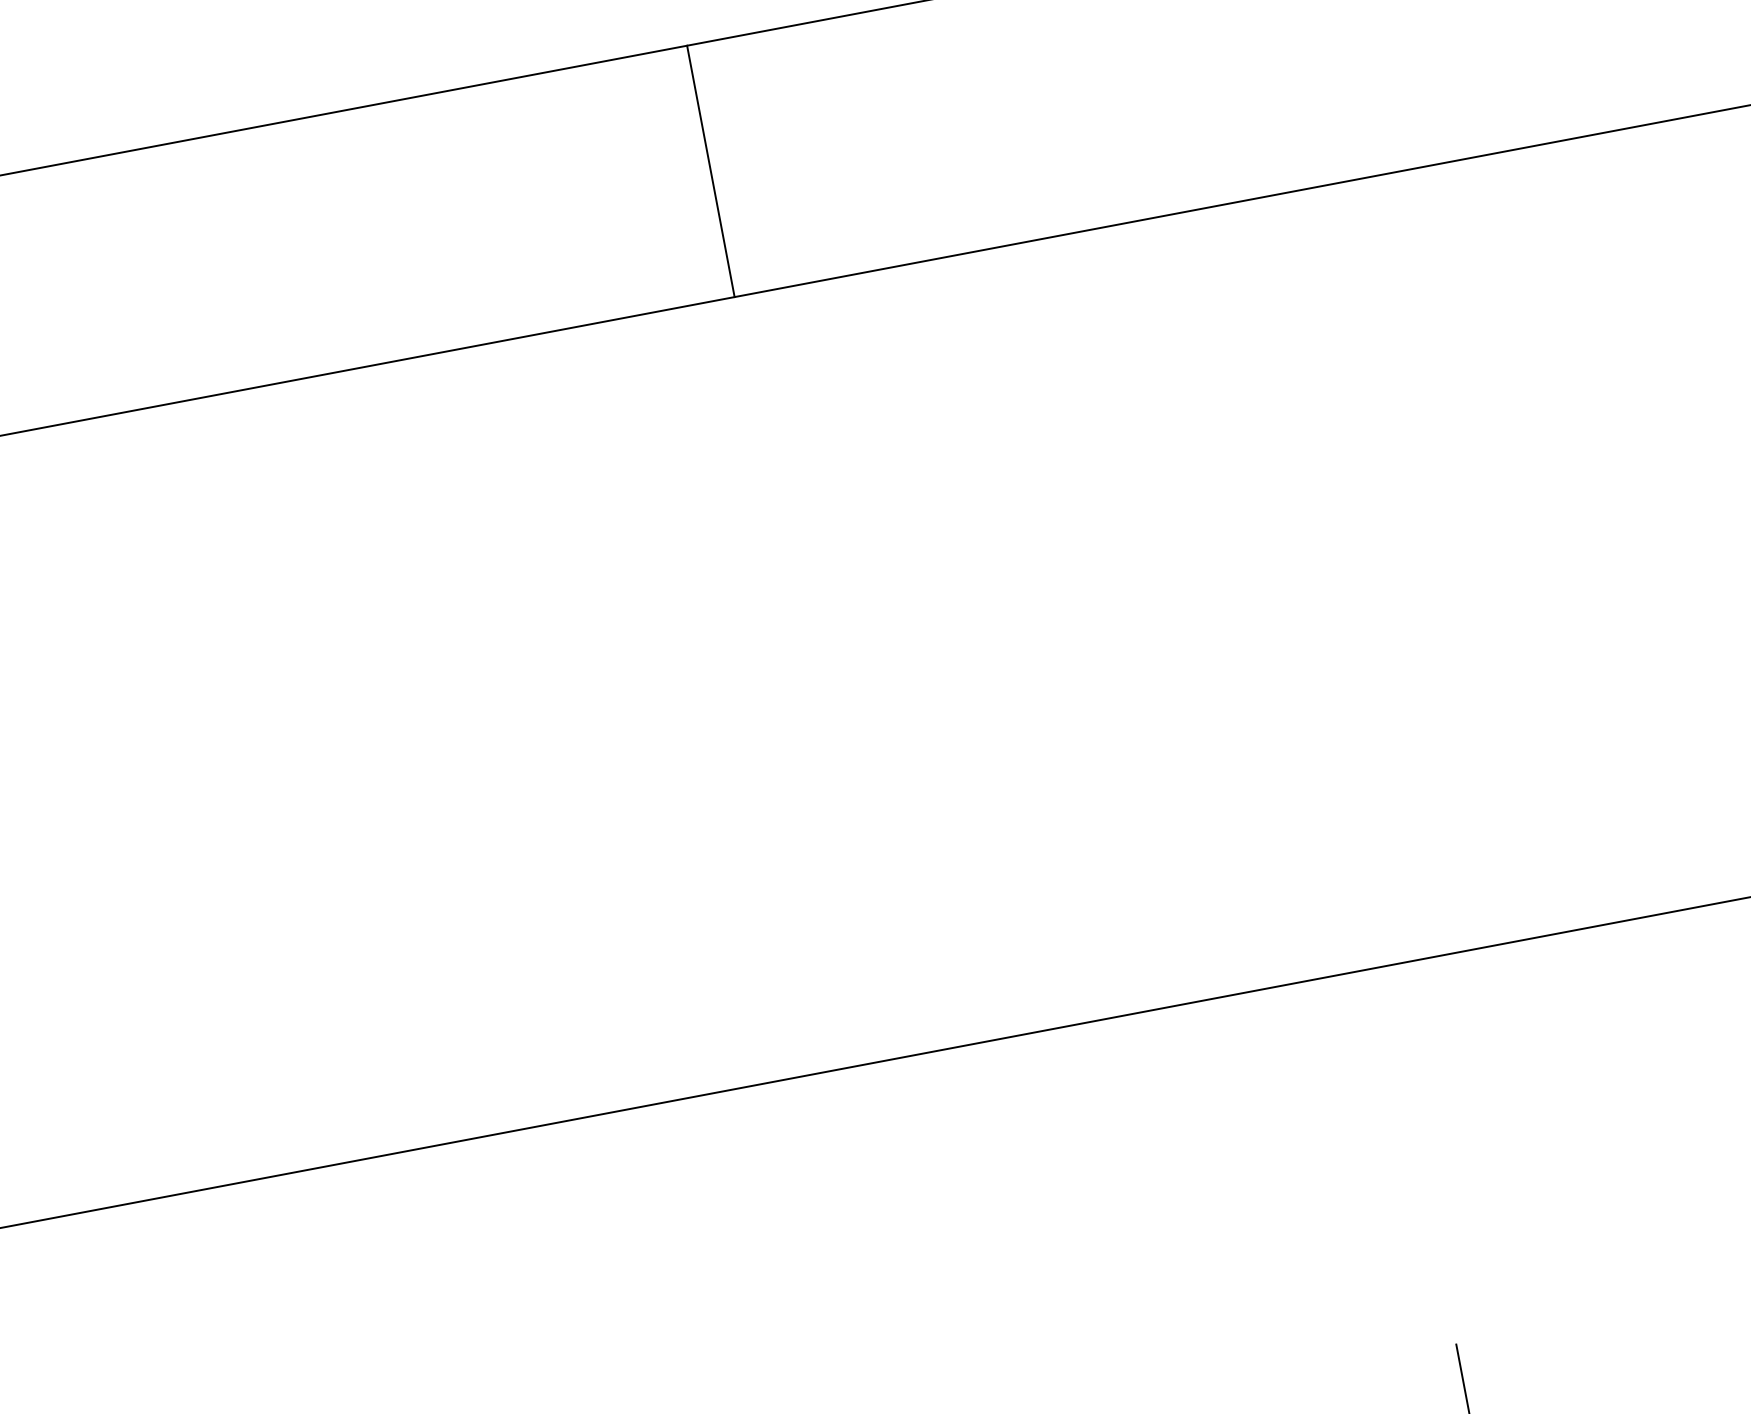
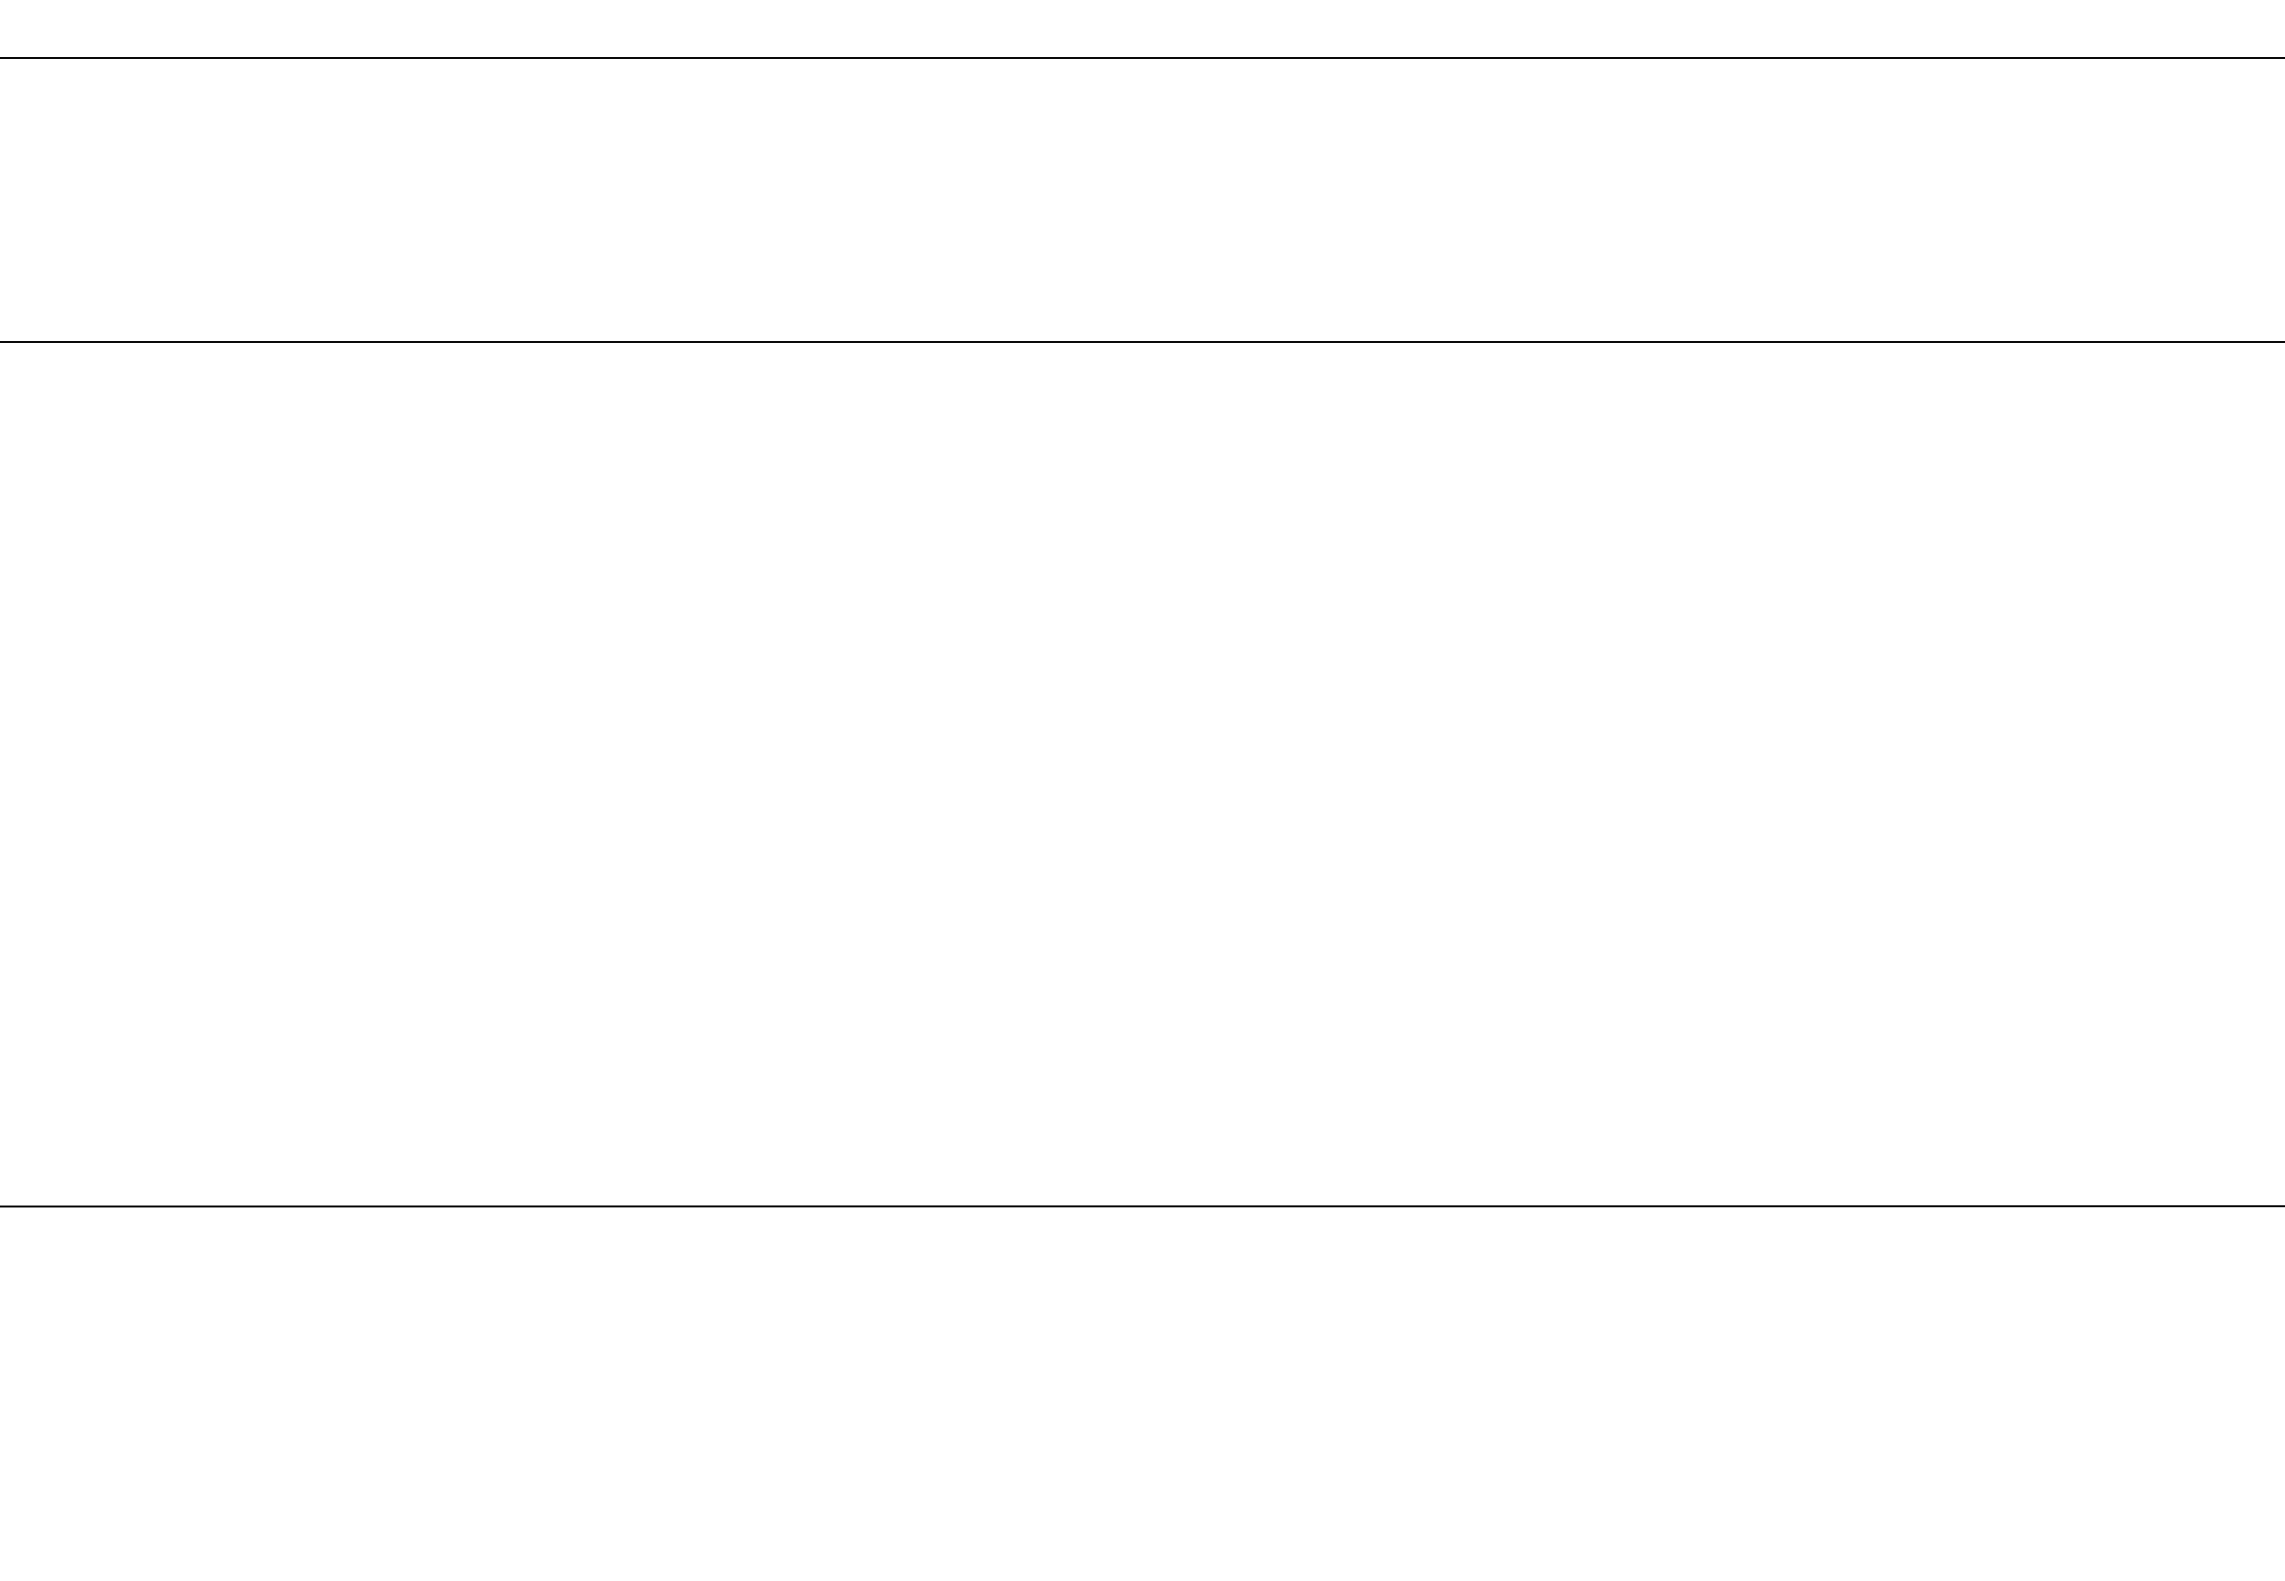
line: (711, 171) -> (1107, 200), removed

